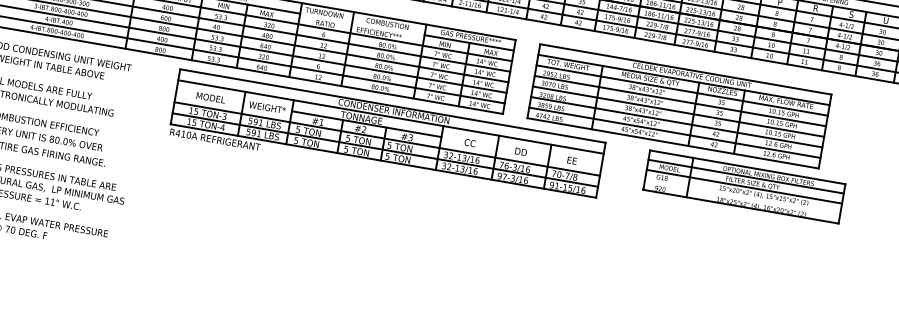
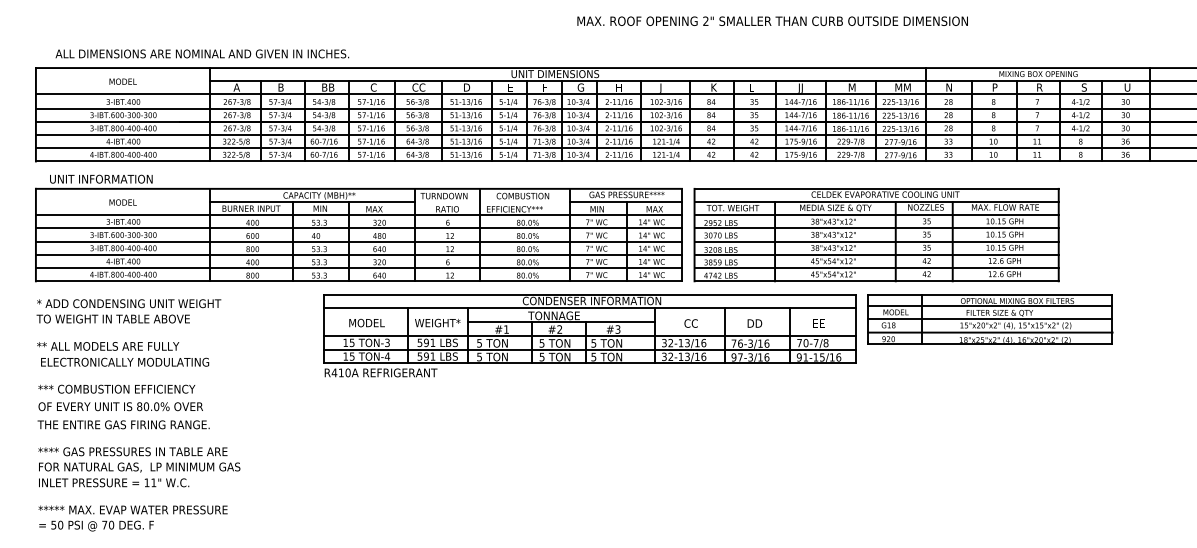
part: (679, 106) -> (876, 235), moved
part: (387, 138) -> (589, 335), moved
line: (742, 197) -> (990, 332), added

